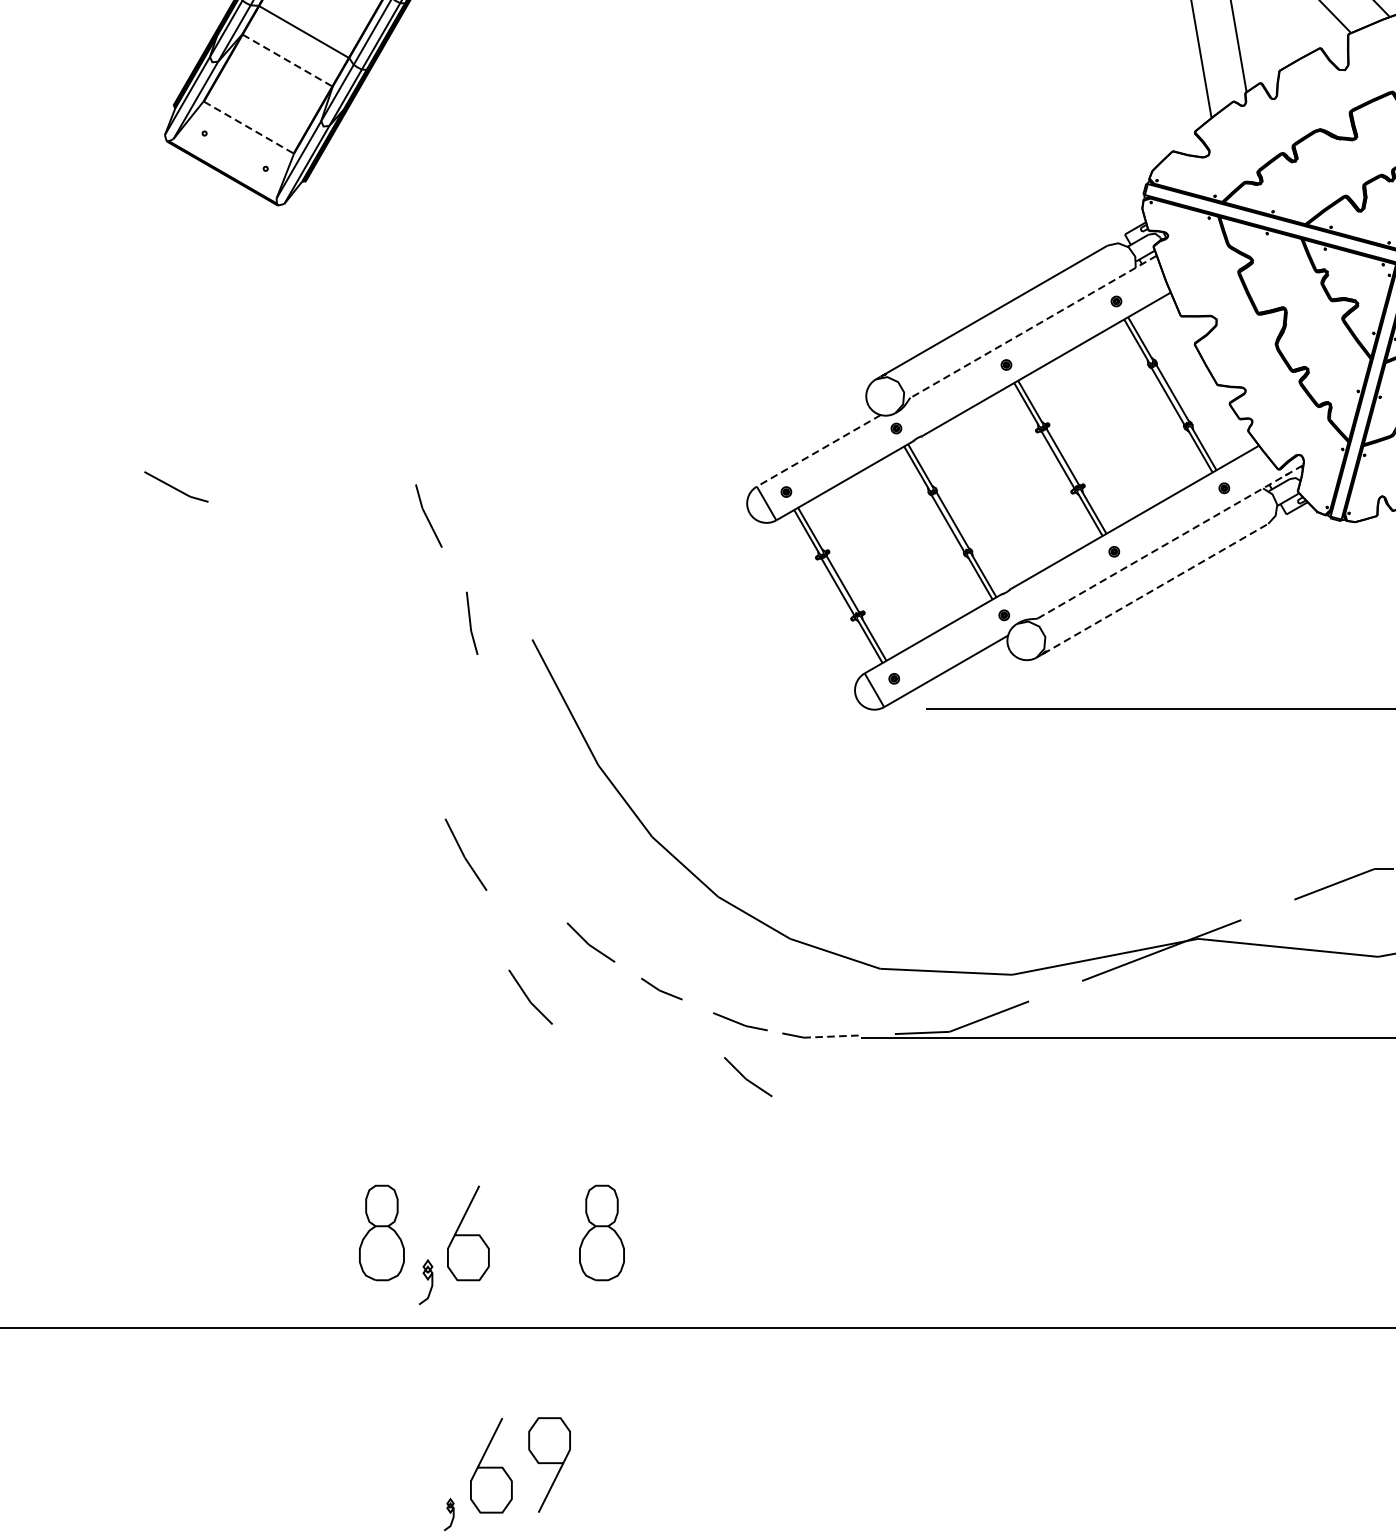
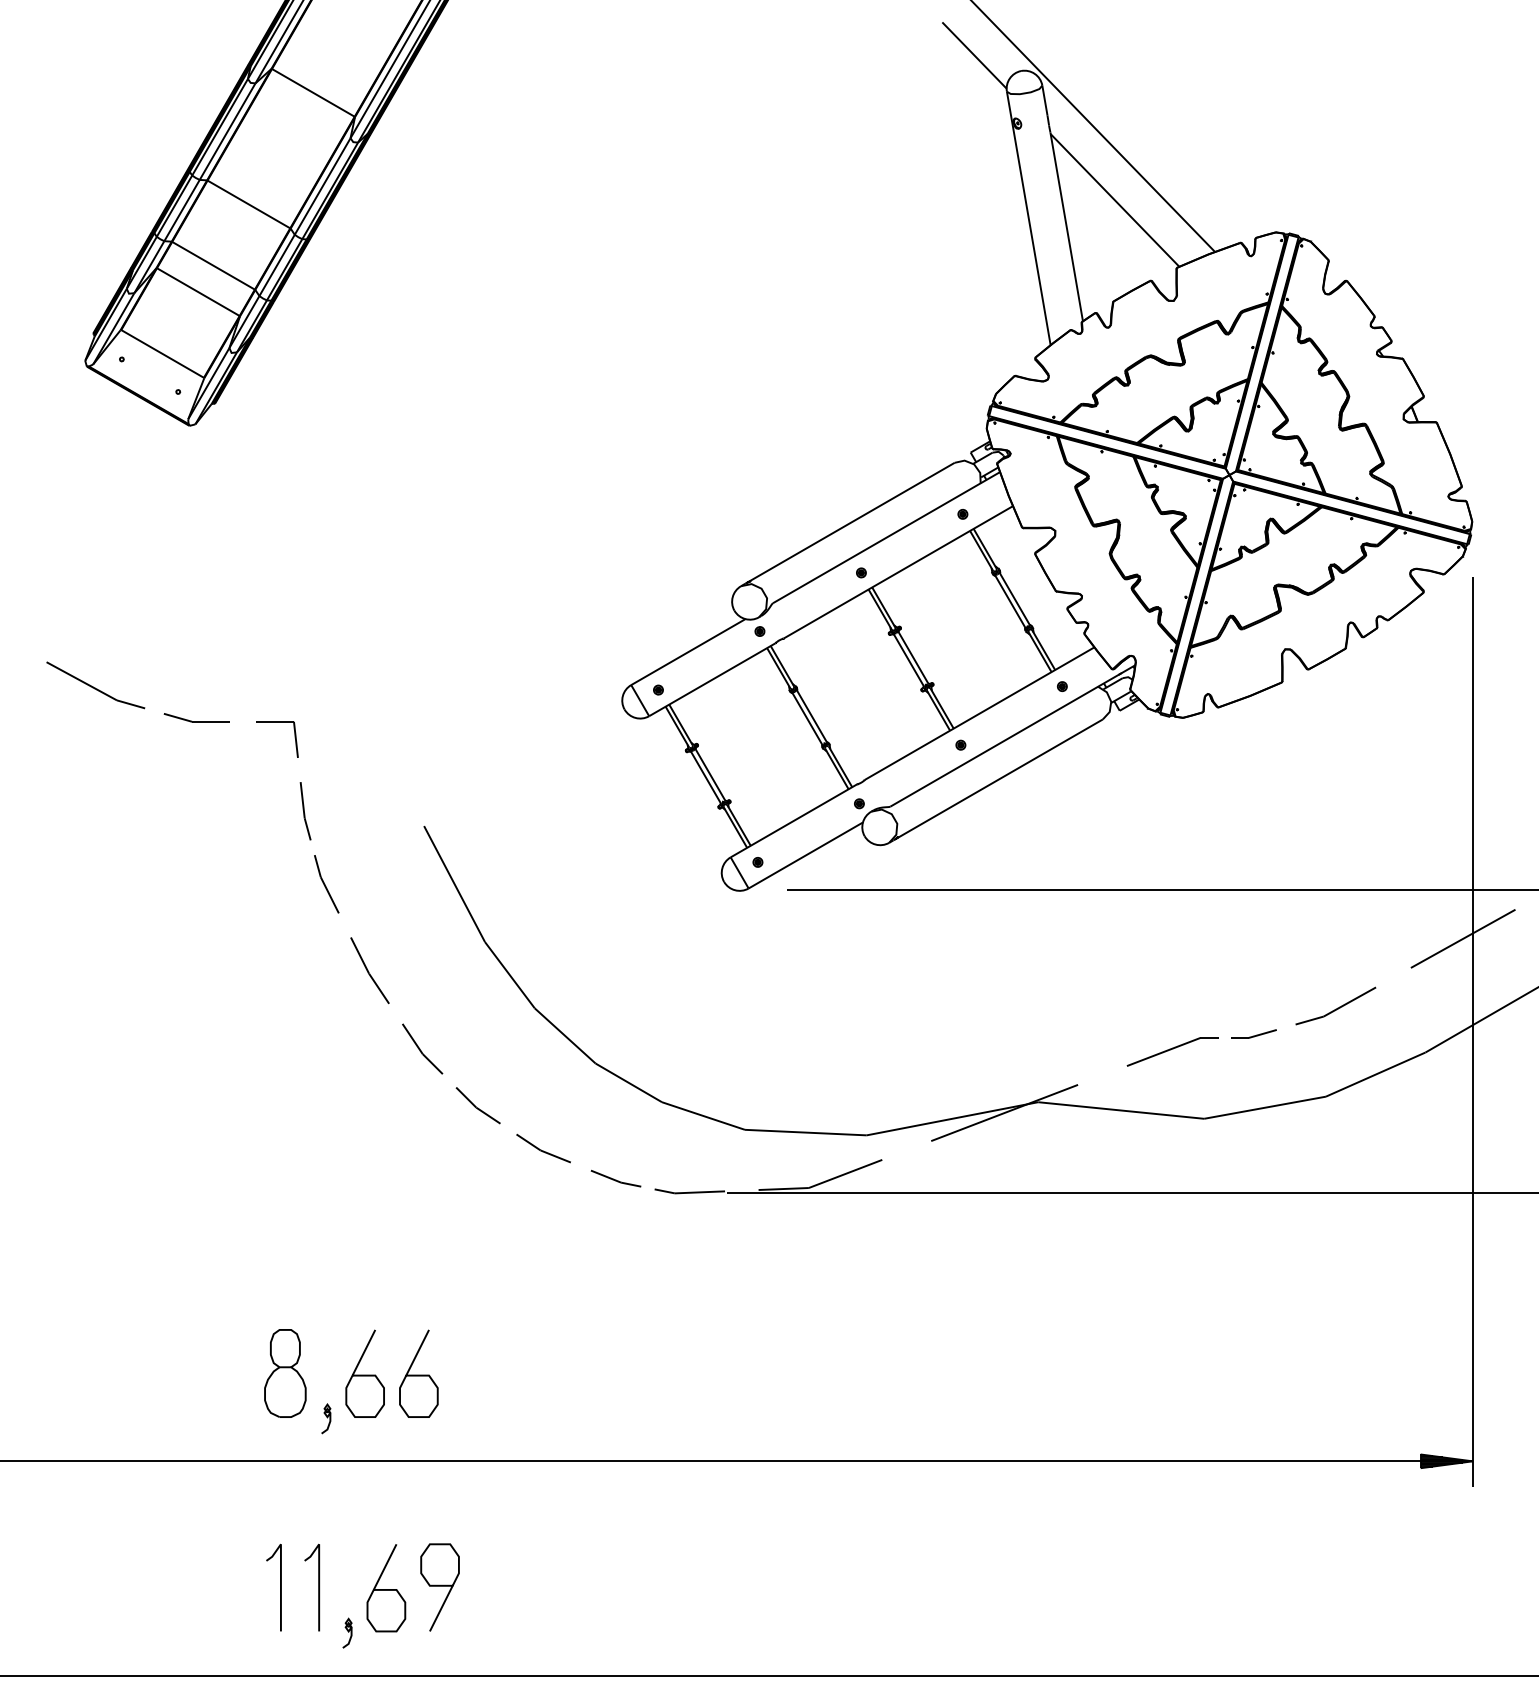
line: (287, 60) -> (198, 292), dashed -> solid
line: (248, 127) -> (162, 353), dashed -> solid
line: (1033, 326) -> (886, 537), dashed -> solid
line: (818, 451) -> (688, 652), dashed -> solid
part: (176, 487) -> (95, 685), size x1.67
part: (428, 516) -> (326, 884), moved
part: (285, 521) -> (196, 717), added
part: (373, 527) -> (277, 722), added
line: (1171, 541) -> (1013, 735), dashed -> solid
line: (1156, 588) -> (999, 779), dashed -> solid
part: (472, 623) -> (305, 811), moved
part: (465, 854) -> (369, 970), moved
part: (661, 989) -> (543, 1148), size x1.43
part: (530, 996) -> (422, 1048), moved
line: (830, 1036) -> (699, 1192), dashed -> solid
part: (747, 1076) -> (622, 1229), removed
part: (602, 1232) -> (488, 1373), removed
curve: (526, 1234) -> (418, 1374), added
part: (426, 1281) -> (326, 1418), size x0.71
line: (376, 1465) -> (280, 1587), added
line: (417, 1465) -> (318, 1587), added

